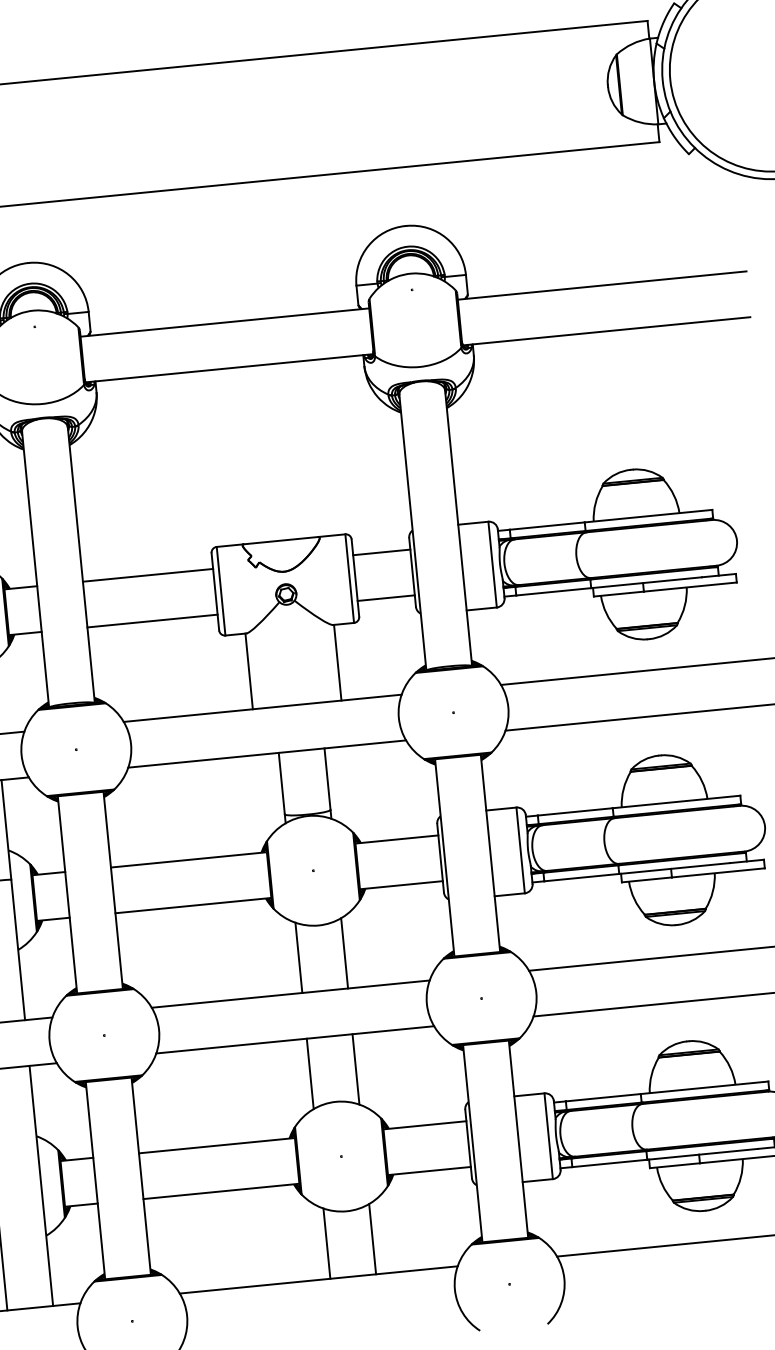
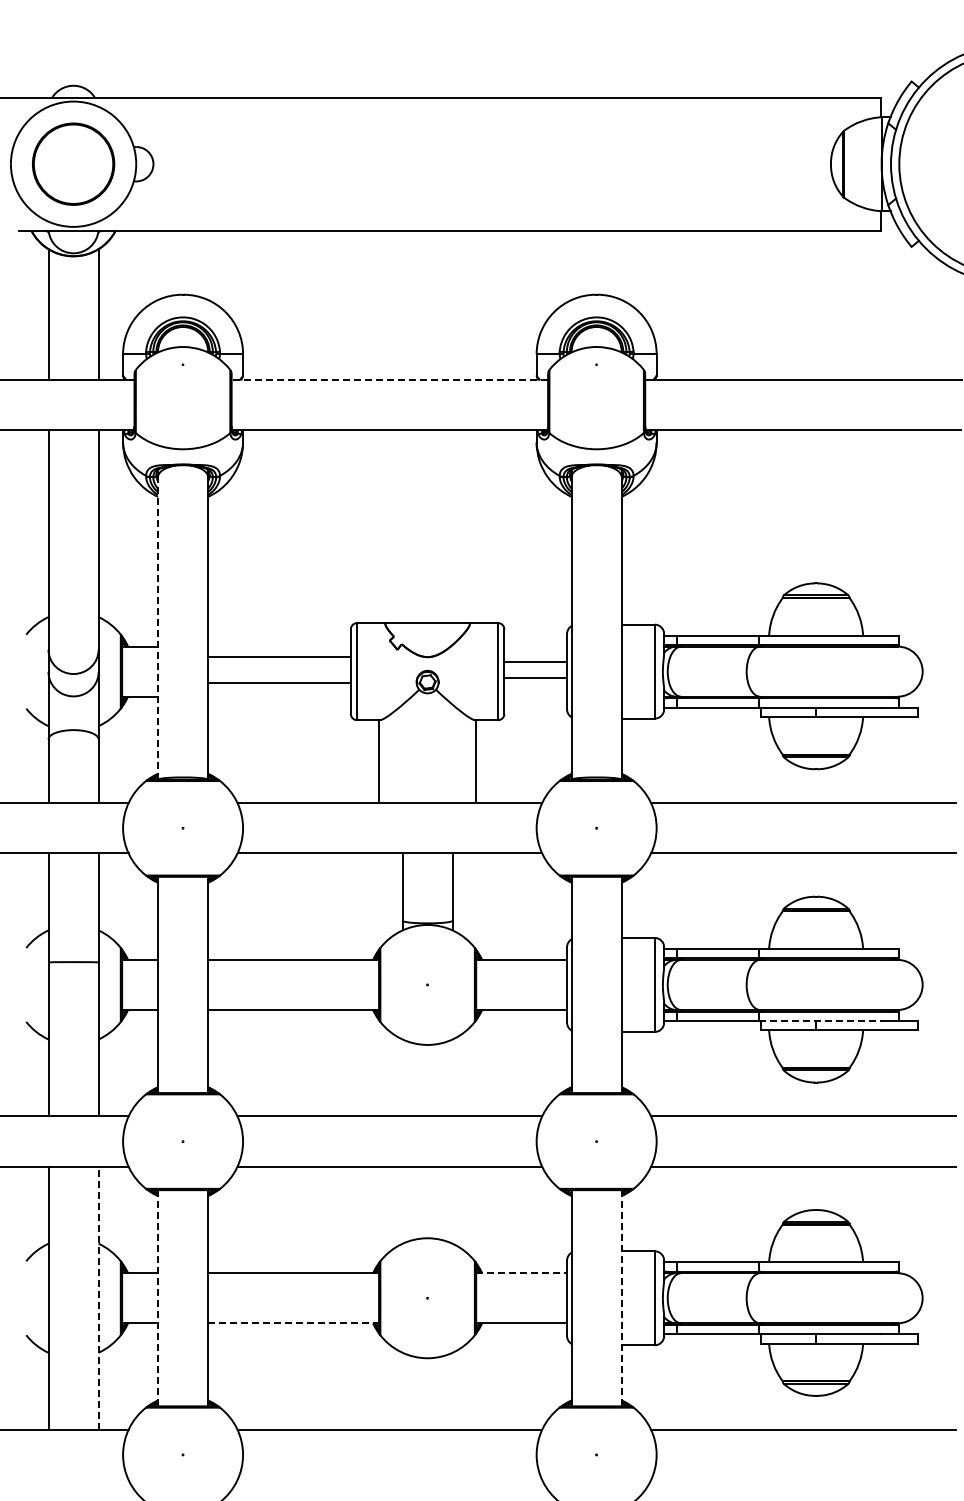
line: (224, 322) -> (389, 380), solid -> dashed
line: (381, 552) -> (535, 677), moved
line: (36, 569) -> (158, 628), solid -> dashed
line: (148, 575) -> (279, 682), moved
line: (386, 597) -> (535, 661), moved
line: (152, 620) -> (279, 656), moved
line: (674, 868) -> (820, 1020), solid -> dashed
line: (344, 952) -> (452, 1077), removed
line: (298, 957) -> (402, 1077), removed
line: (355, 1068) -> (452, 1204), removed
line: (310, 1073) -> (402, 1204), removed
line: (425, 1125) -> (522, 1273), solid -> dashed
line: (518, 1138) -> (621, 1297), solid -> dashed
line: (95, 1179) -> (158, 1297), solid -> dashed
line: (41, 1186) -> (98, 1298), solid -> dashed
line: (222, 1191) -> (294, 1323), solid -> dashed
line: (372, 1238) -> (452, 1390), removed
line: (326, 1242) -> (402, 1390), removed

